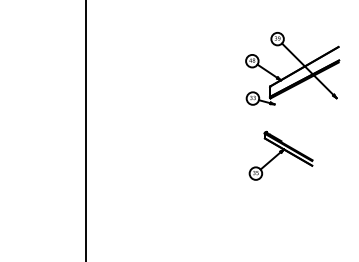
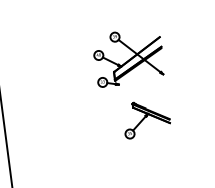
part: (292, 68) -> (128, 57), moved

